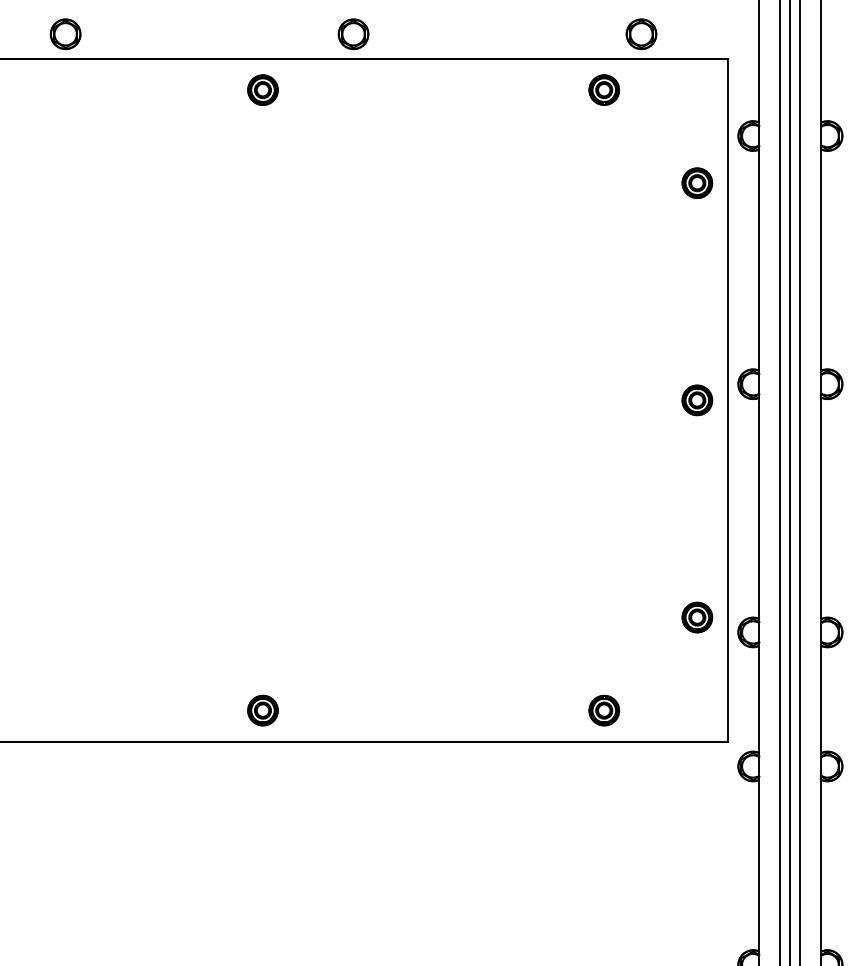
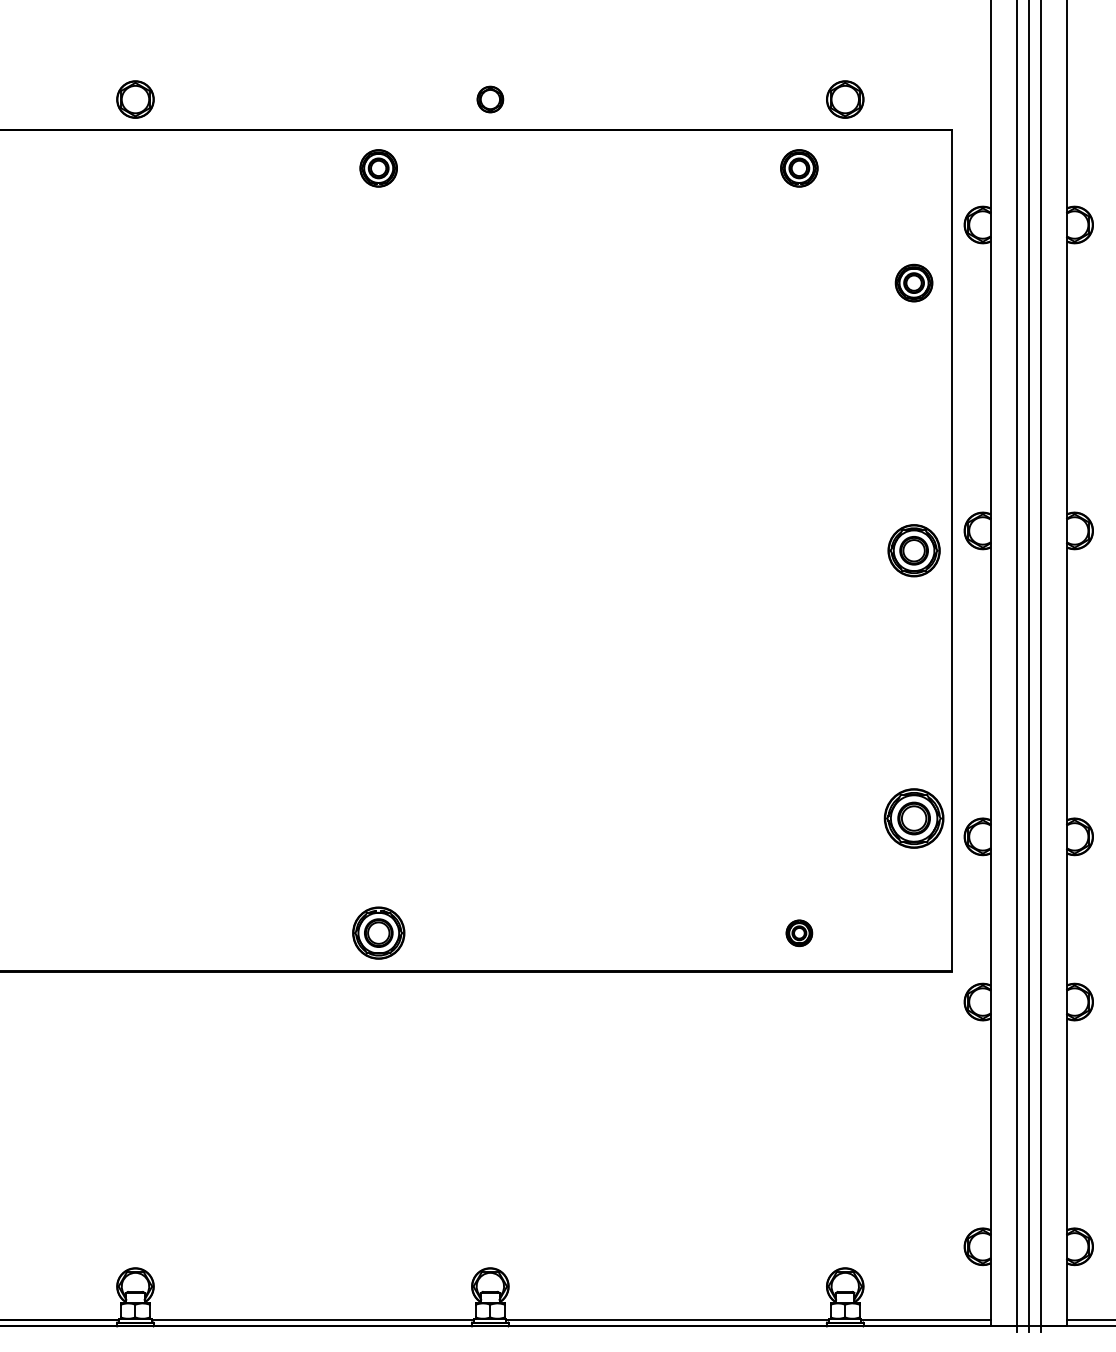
part: (353, 34) -> (490, 99), size x0.7
part: (696, 400) -> (913, 550), size x1.4
part: (696, 617) -> (913, 818), size x1.6
part: (262, 710) -> (378, 933), size x1.4
part: (604, 710) -> (799, 933), size x0.7

